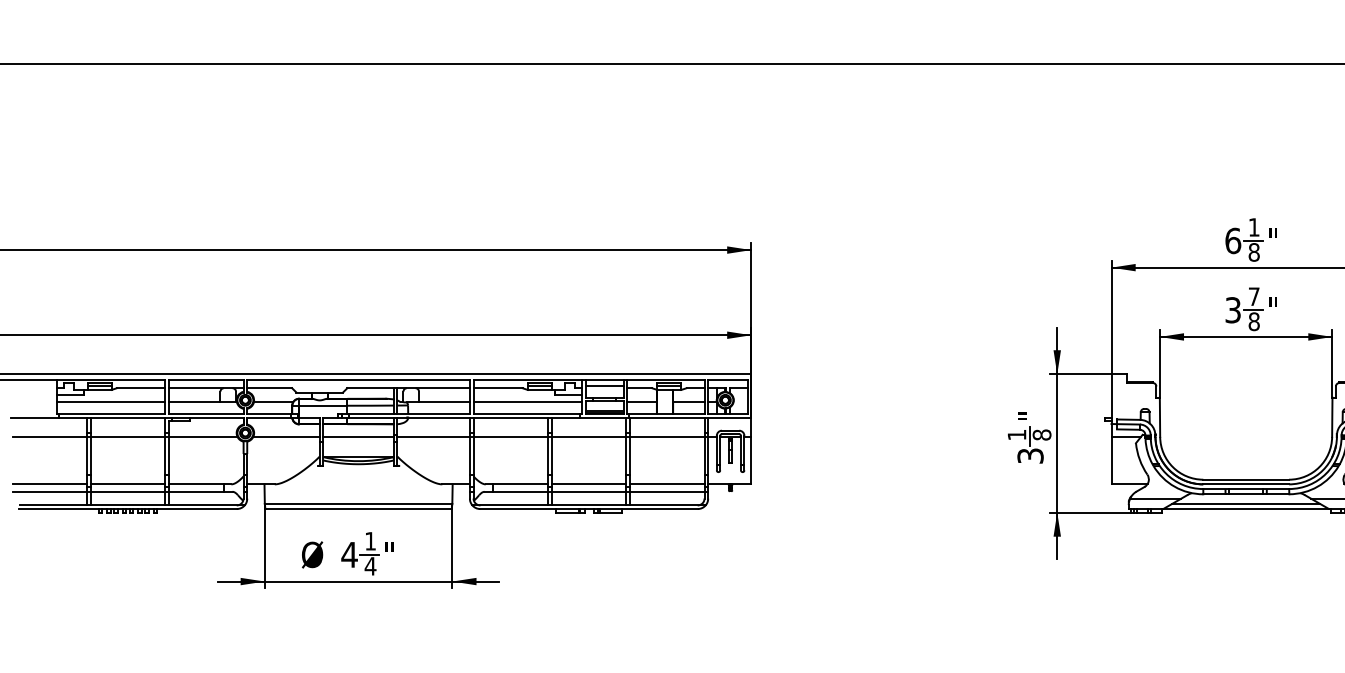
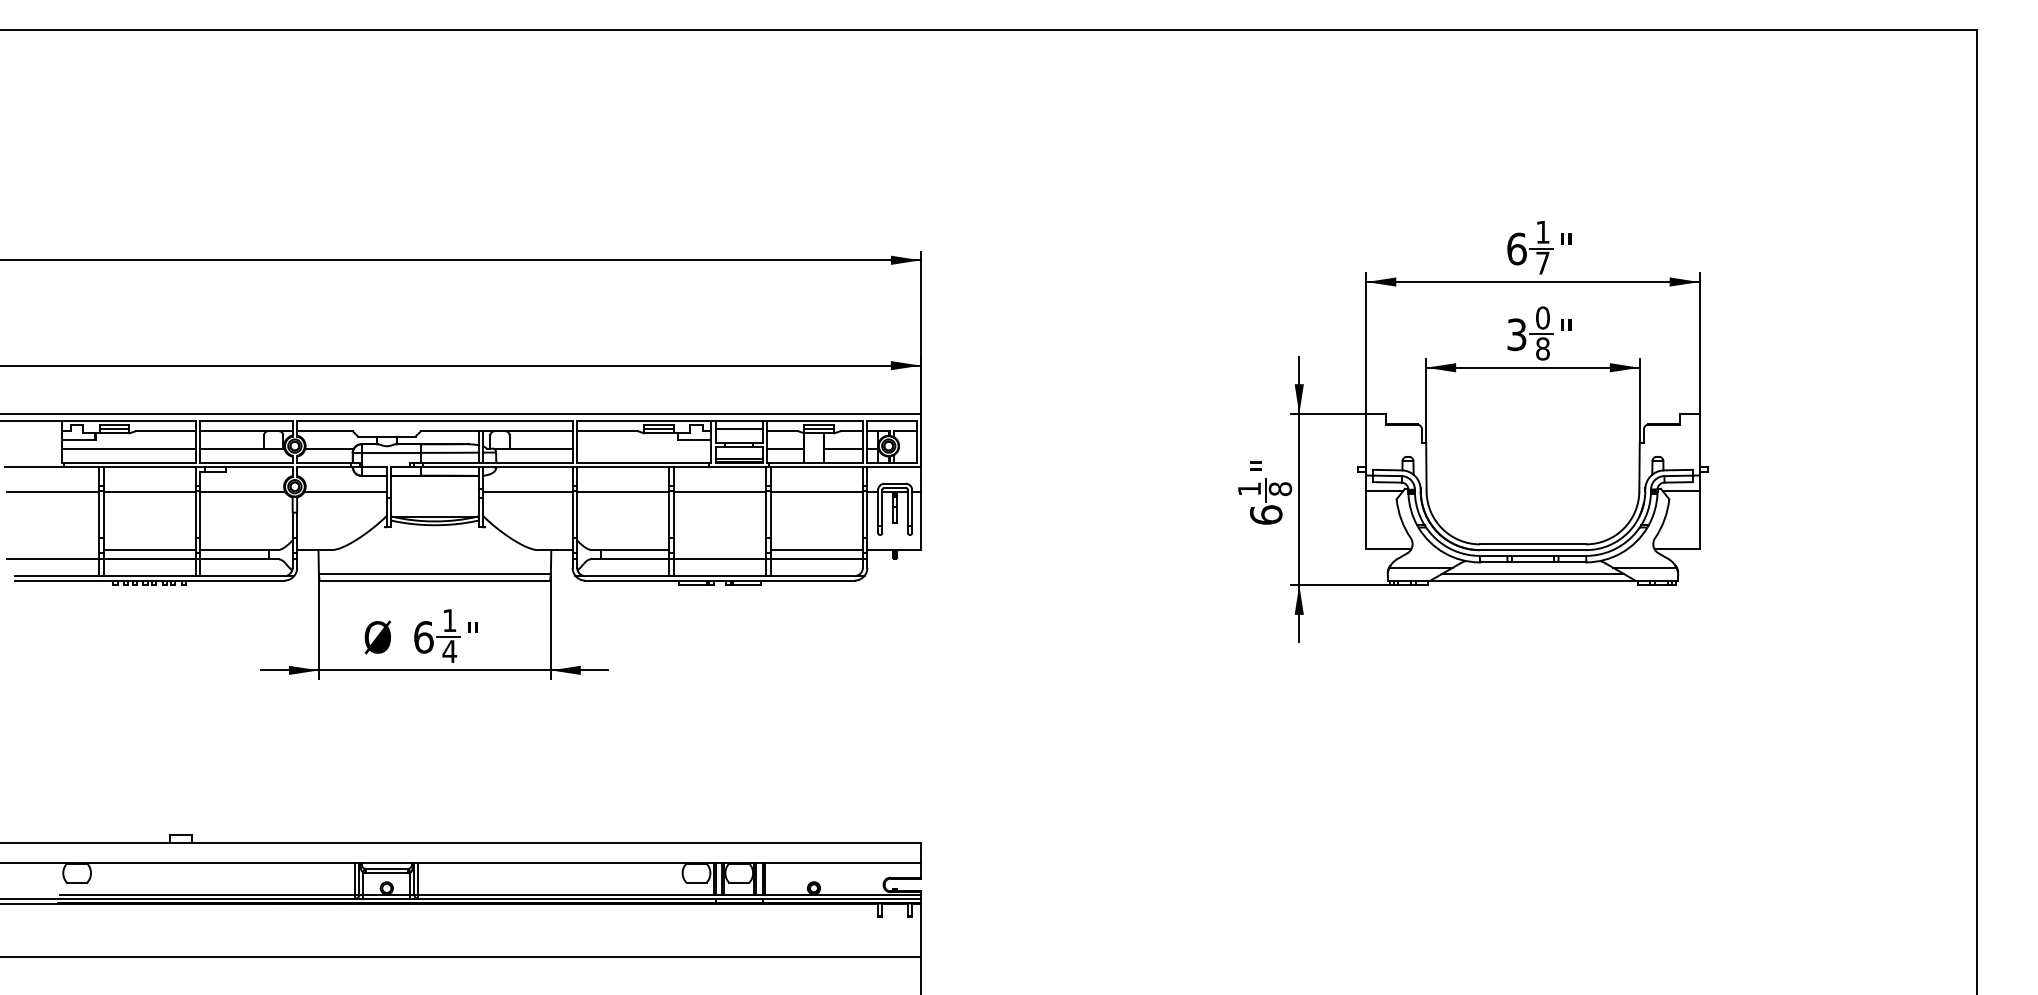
text: (1253, 251) -> (1542, 262), 8 -> 7
text: (1253, 296) -> (1542, 317), 7 -> 0
line: (528, 402) -> (644, 448), removed
line: (358, 436) -> (434, 491), removed
text: (1030, 455) -> (1266, 514), 3 -> 6
line: (49, 484) -> (52, 550), removed
line: (588, 484) -> (719, 550), removed
text: (349, 554) -> (423, 637), 4 -> 6

